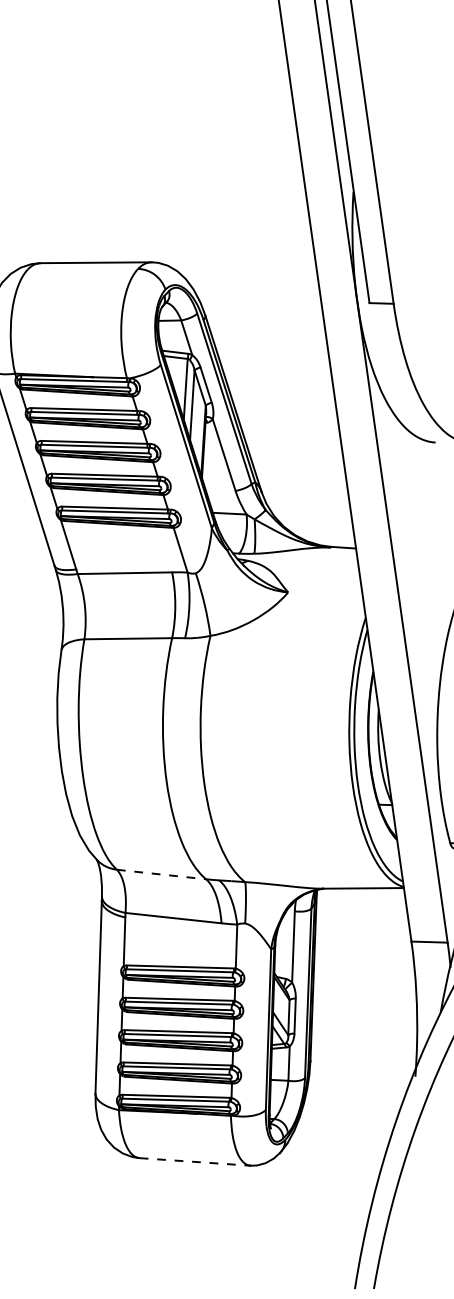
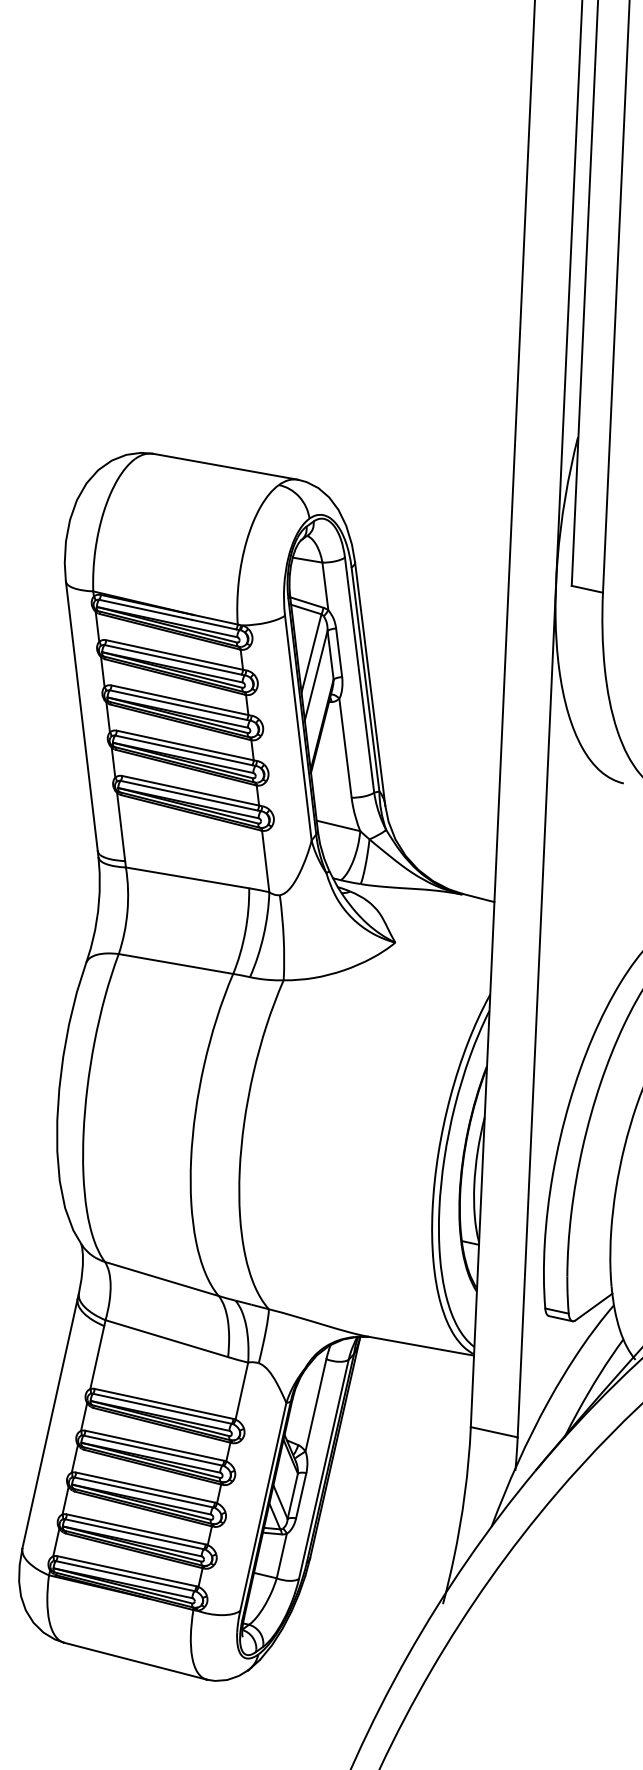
line: (162, 874) -> (162, 1279), dashed -> solid
line: (195, 1162) -> (135, 1661), dashed -> solid

